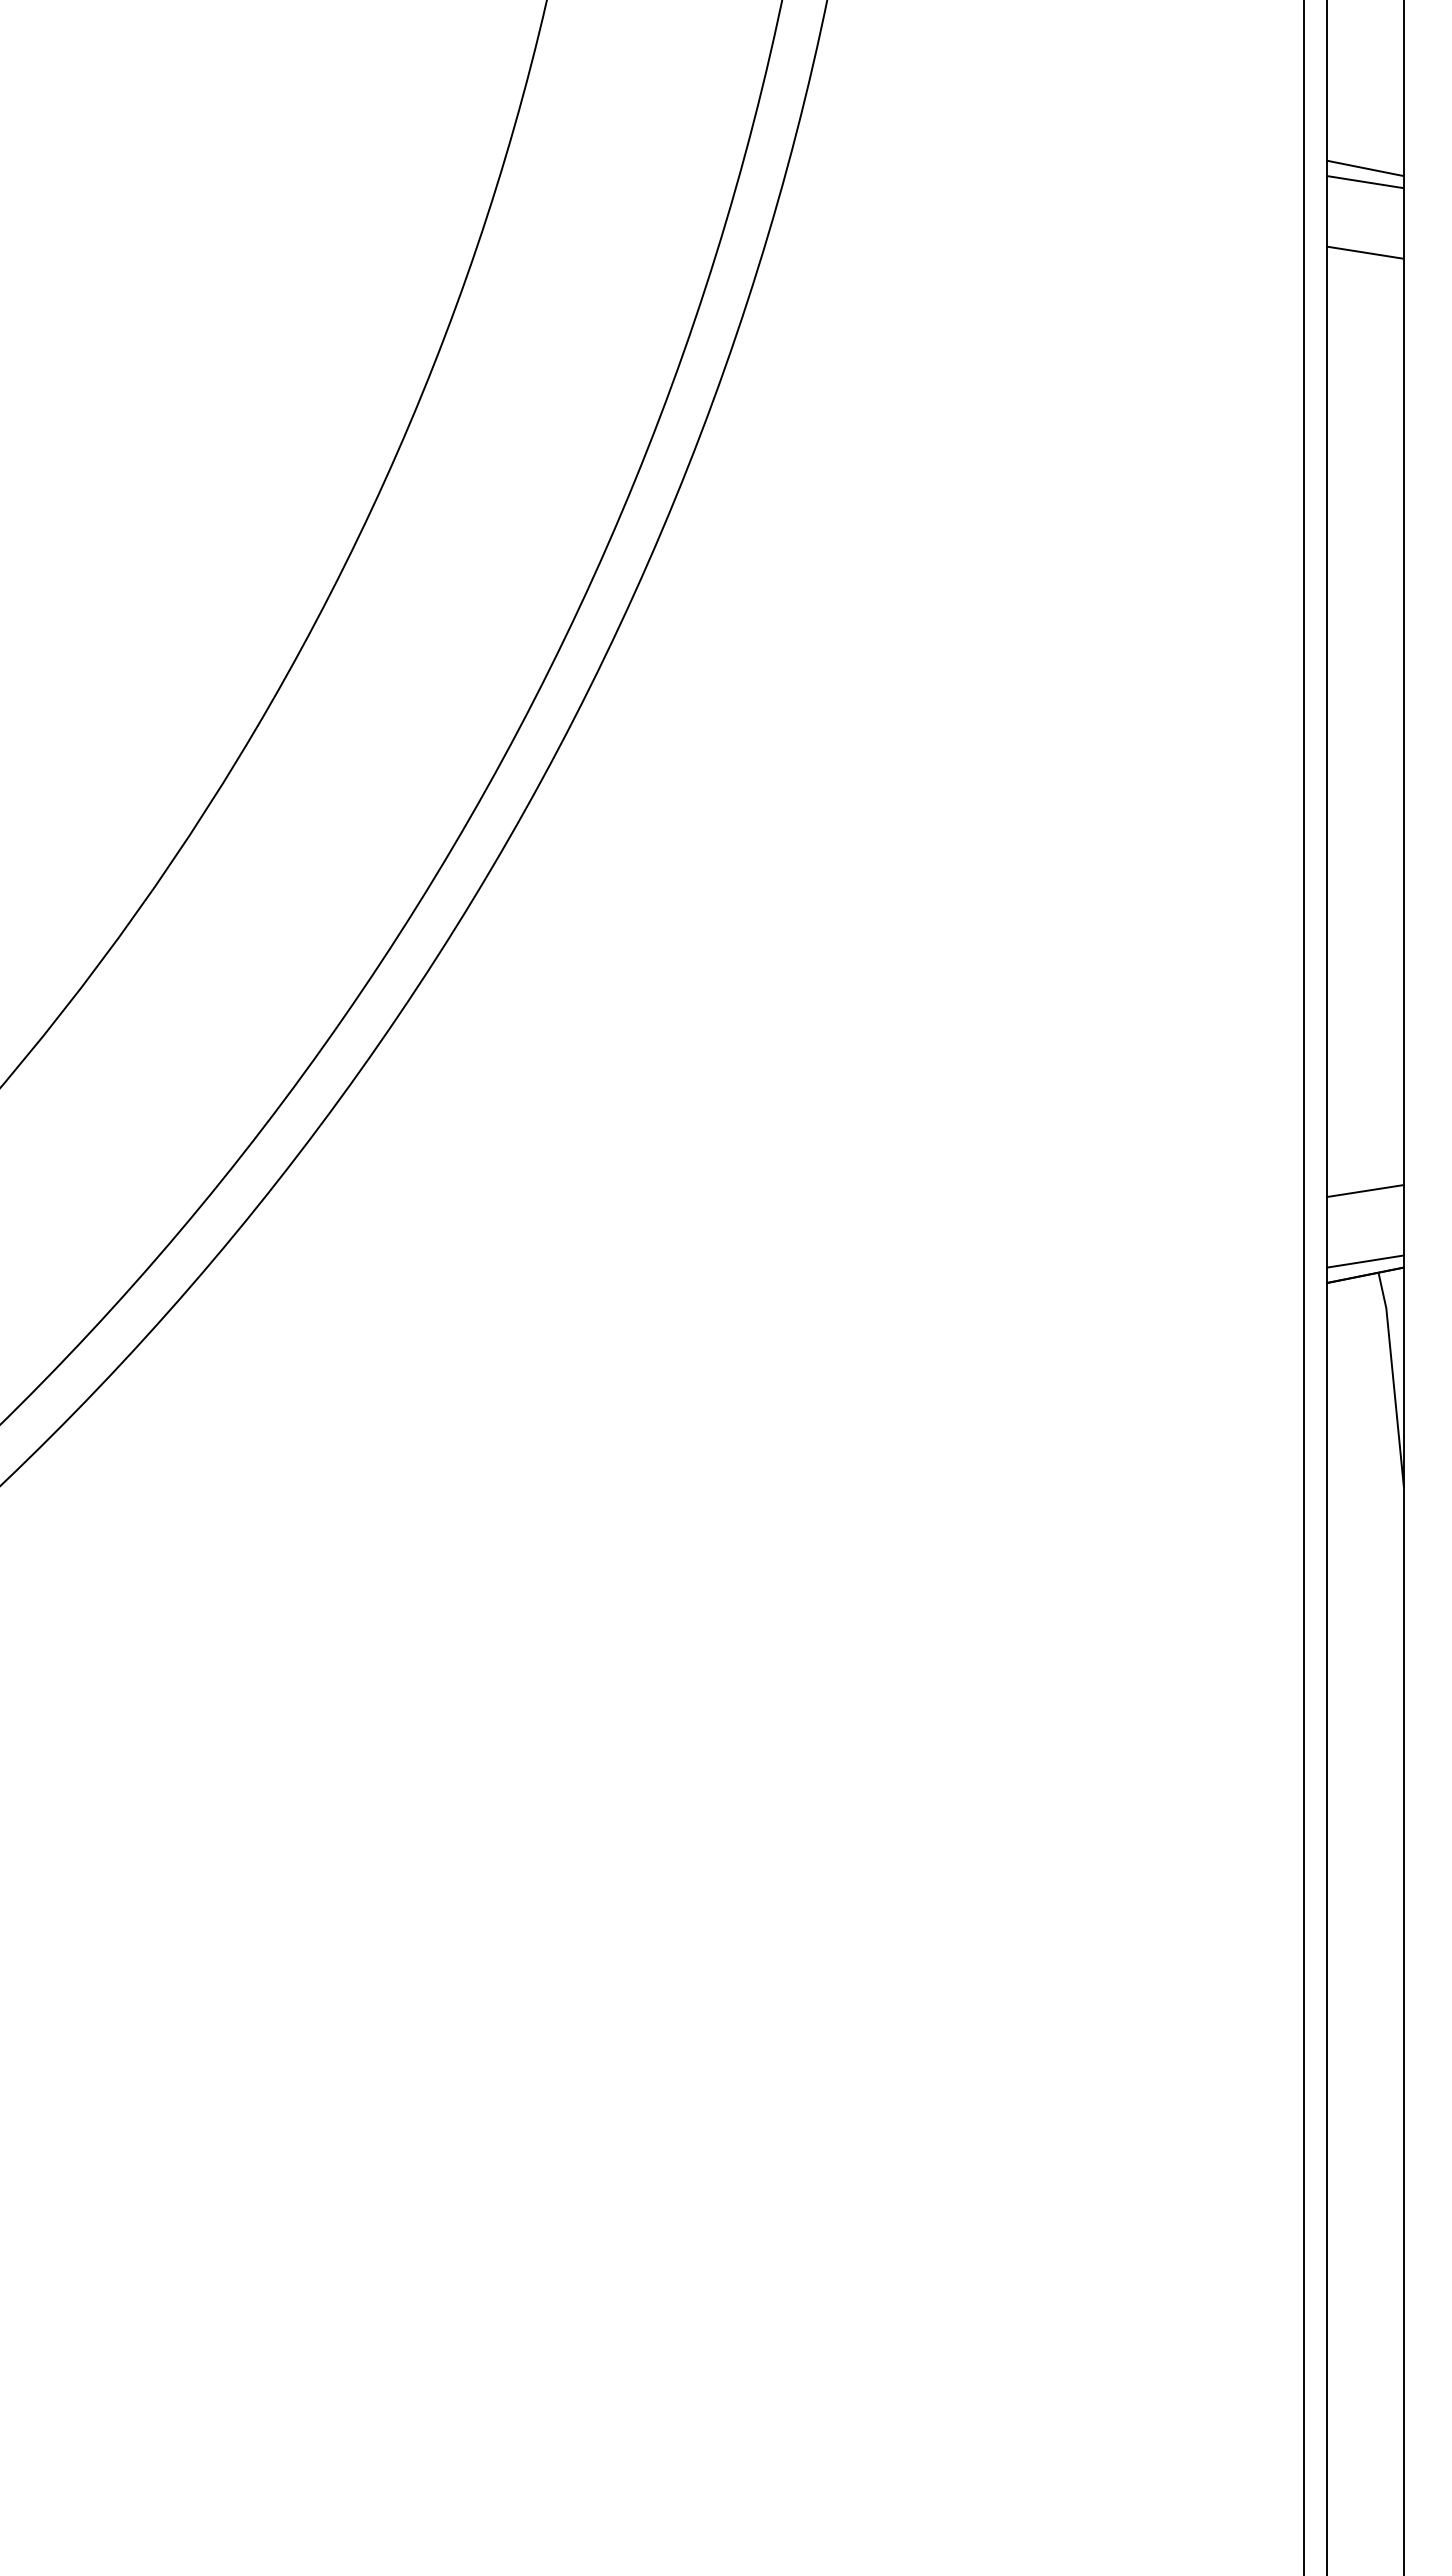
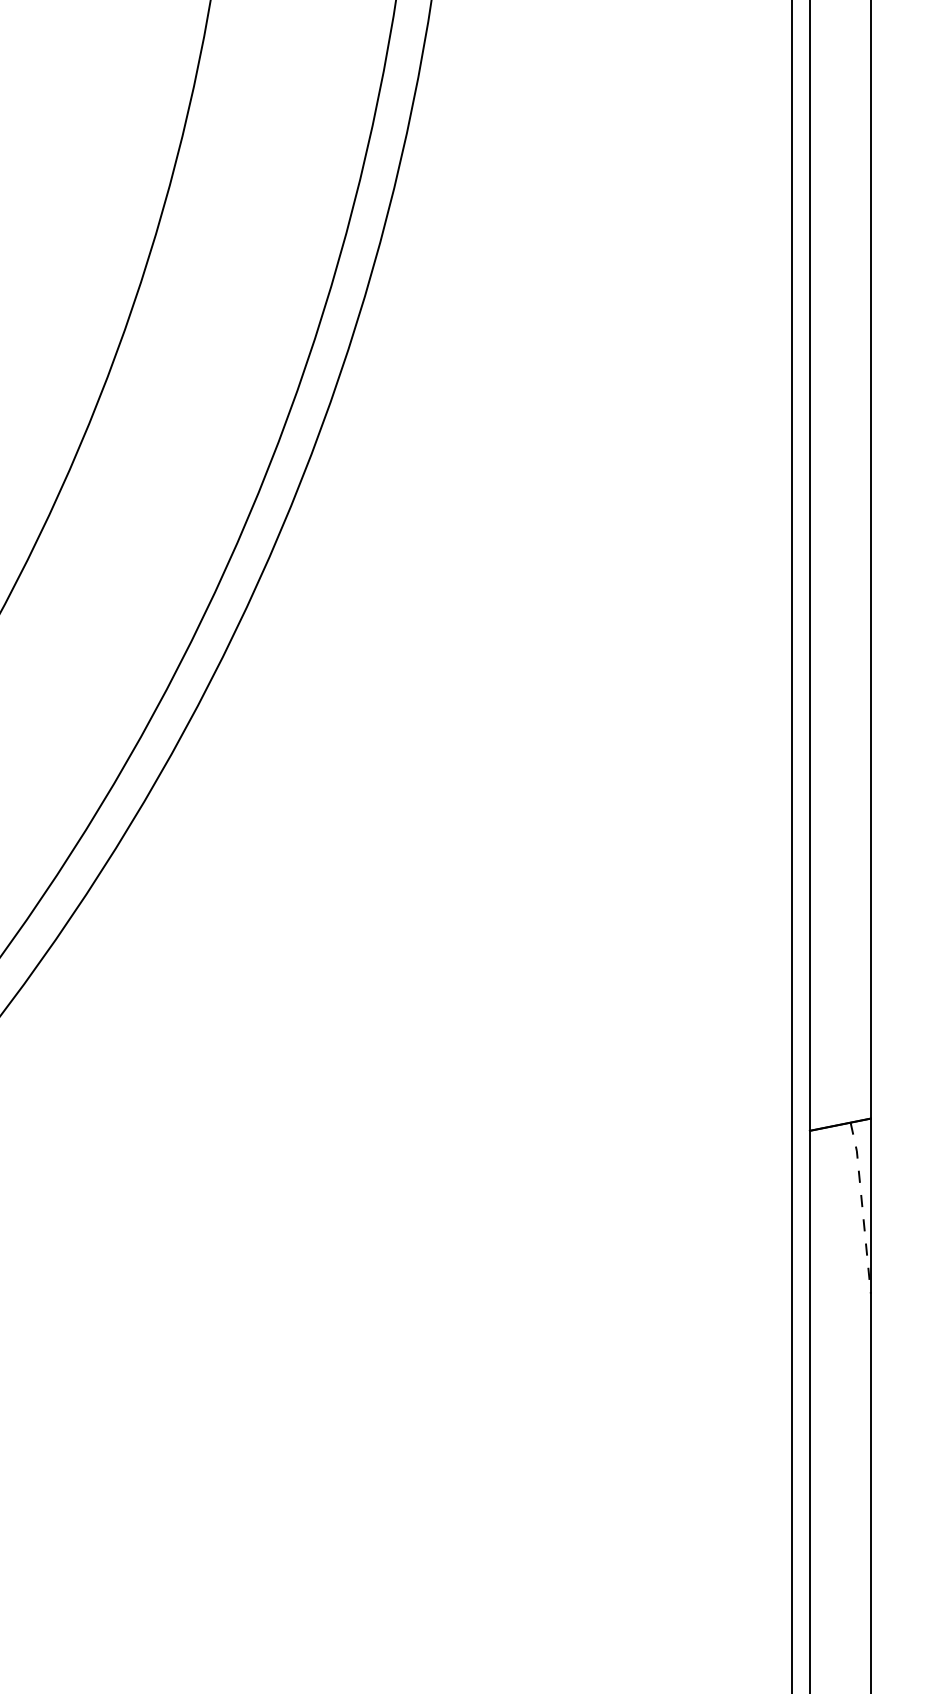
line: (1365, 168) -> (840, 243), removed
line: (1365, 182) -> (840, 254), removed
line: (1365, 252) -> (840, 310), removed
line: (1365, 1190) -> (840, 1057), removed
line: (1365, 1261) -> (840, 1113), removed
line: (1393, 1379) -> (862, 1207), solid -> dashed

